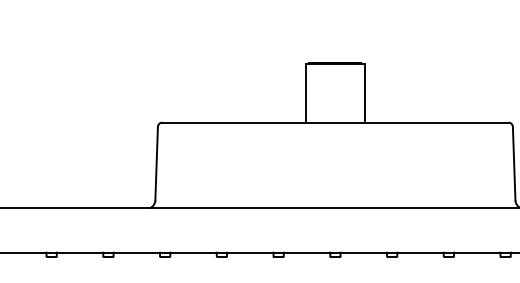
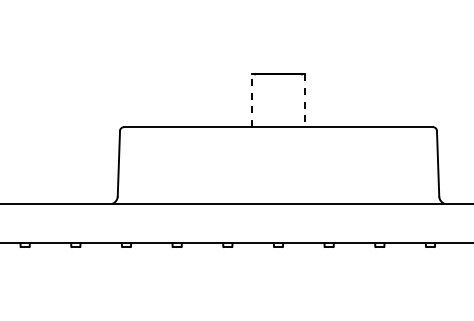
line: (306, 92) -> (252, 100), solid -> dashed
line: (364, 93) -> (304, 101), solid -> dashed

